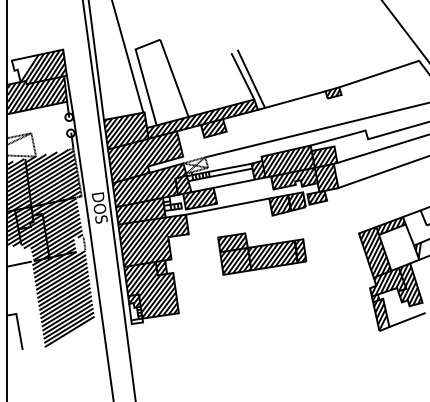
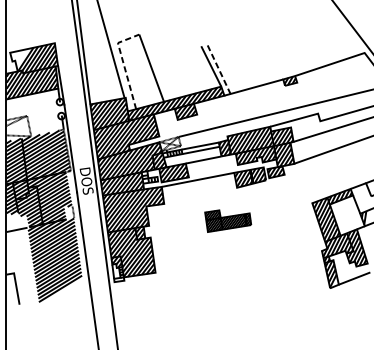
line: (142, 73) -> (123, 63), solid -> dashed
line: (251, 78) -> (218, 68), solid -> dashed
part: (262, 253) -> (228, 220), size x0.6

